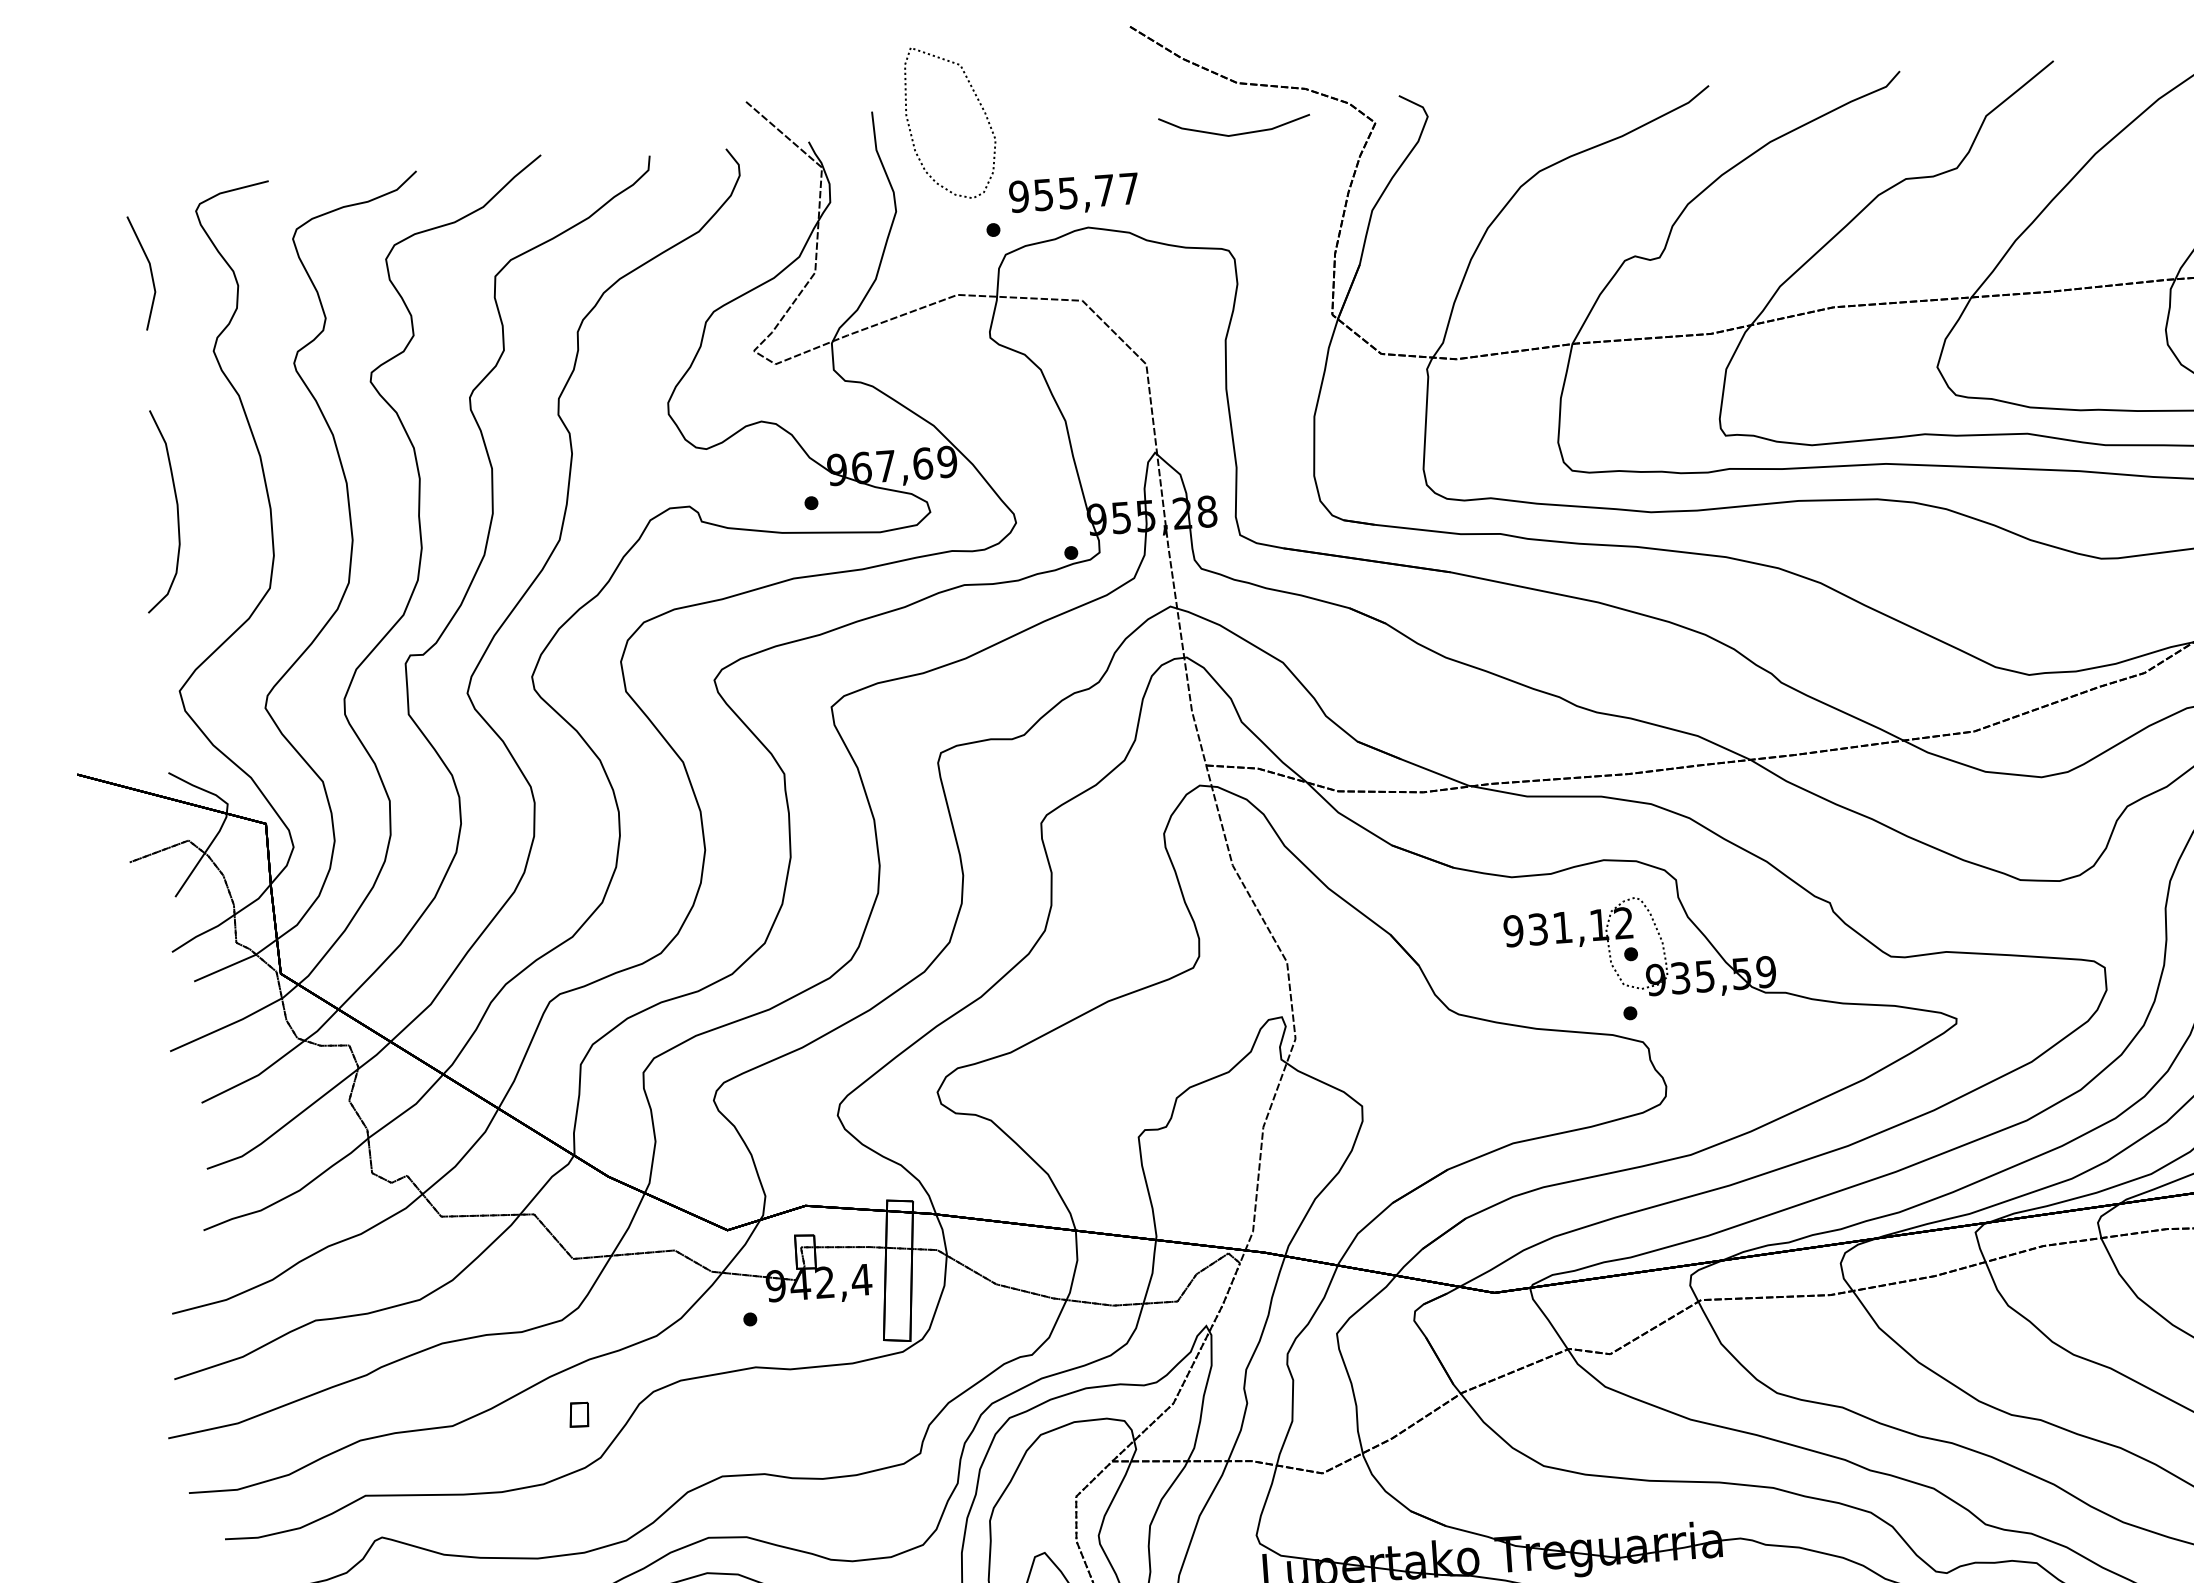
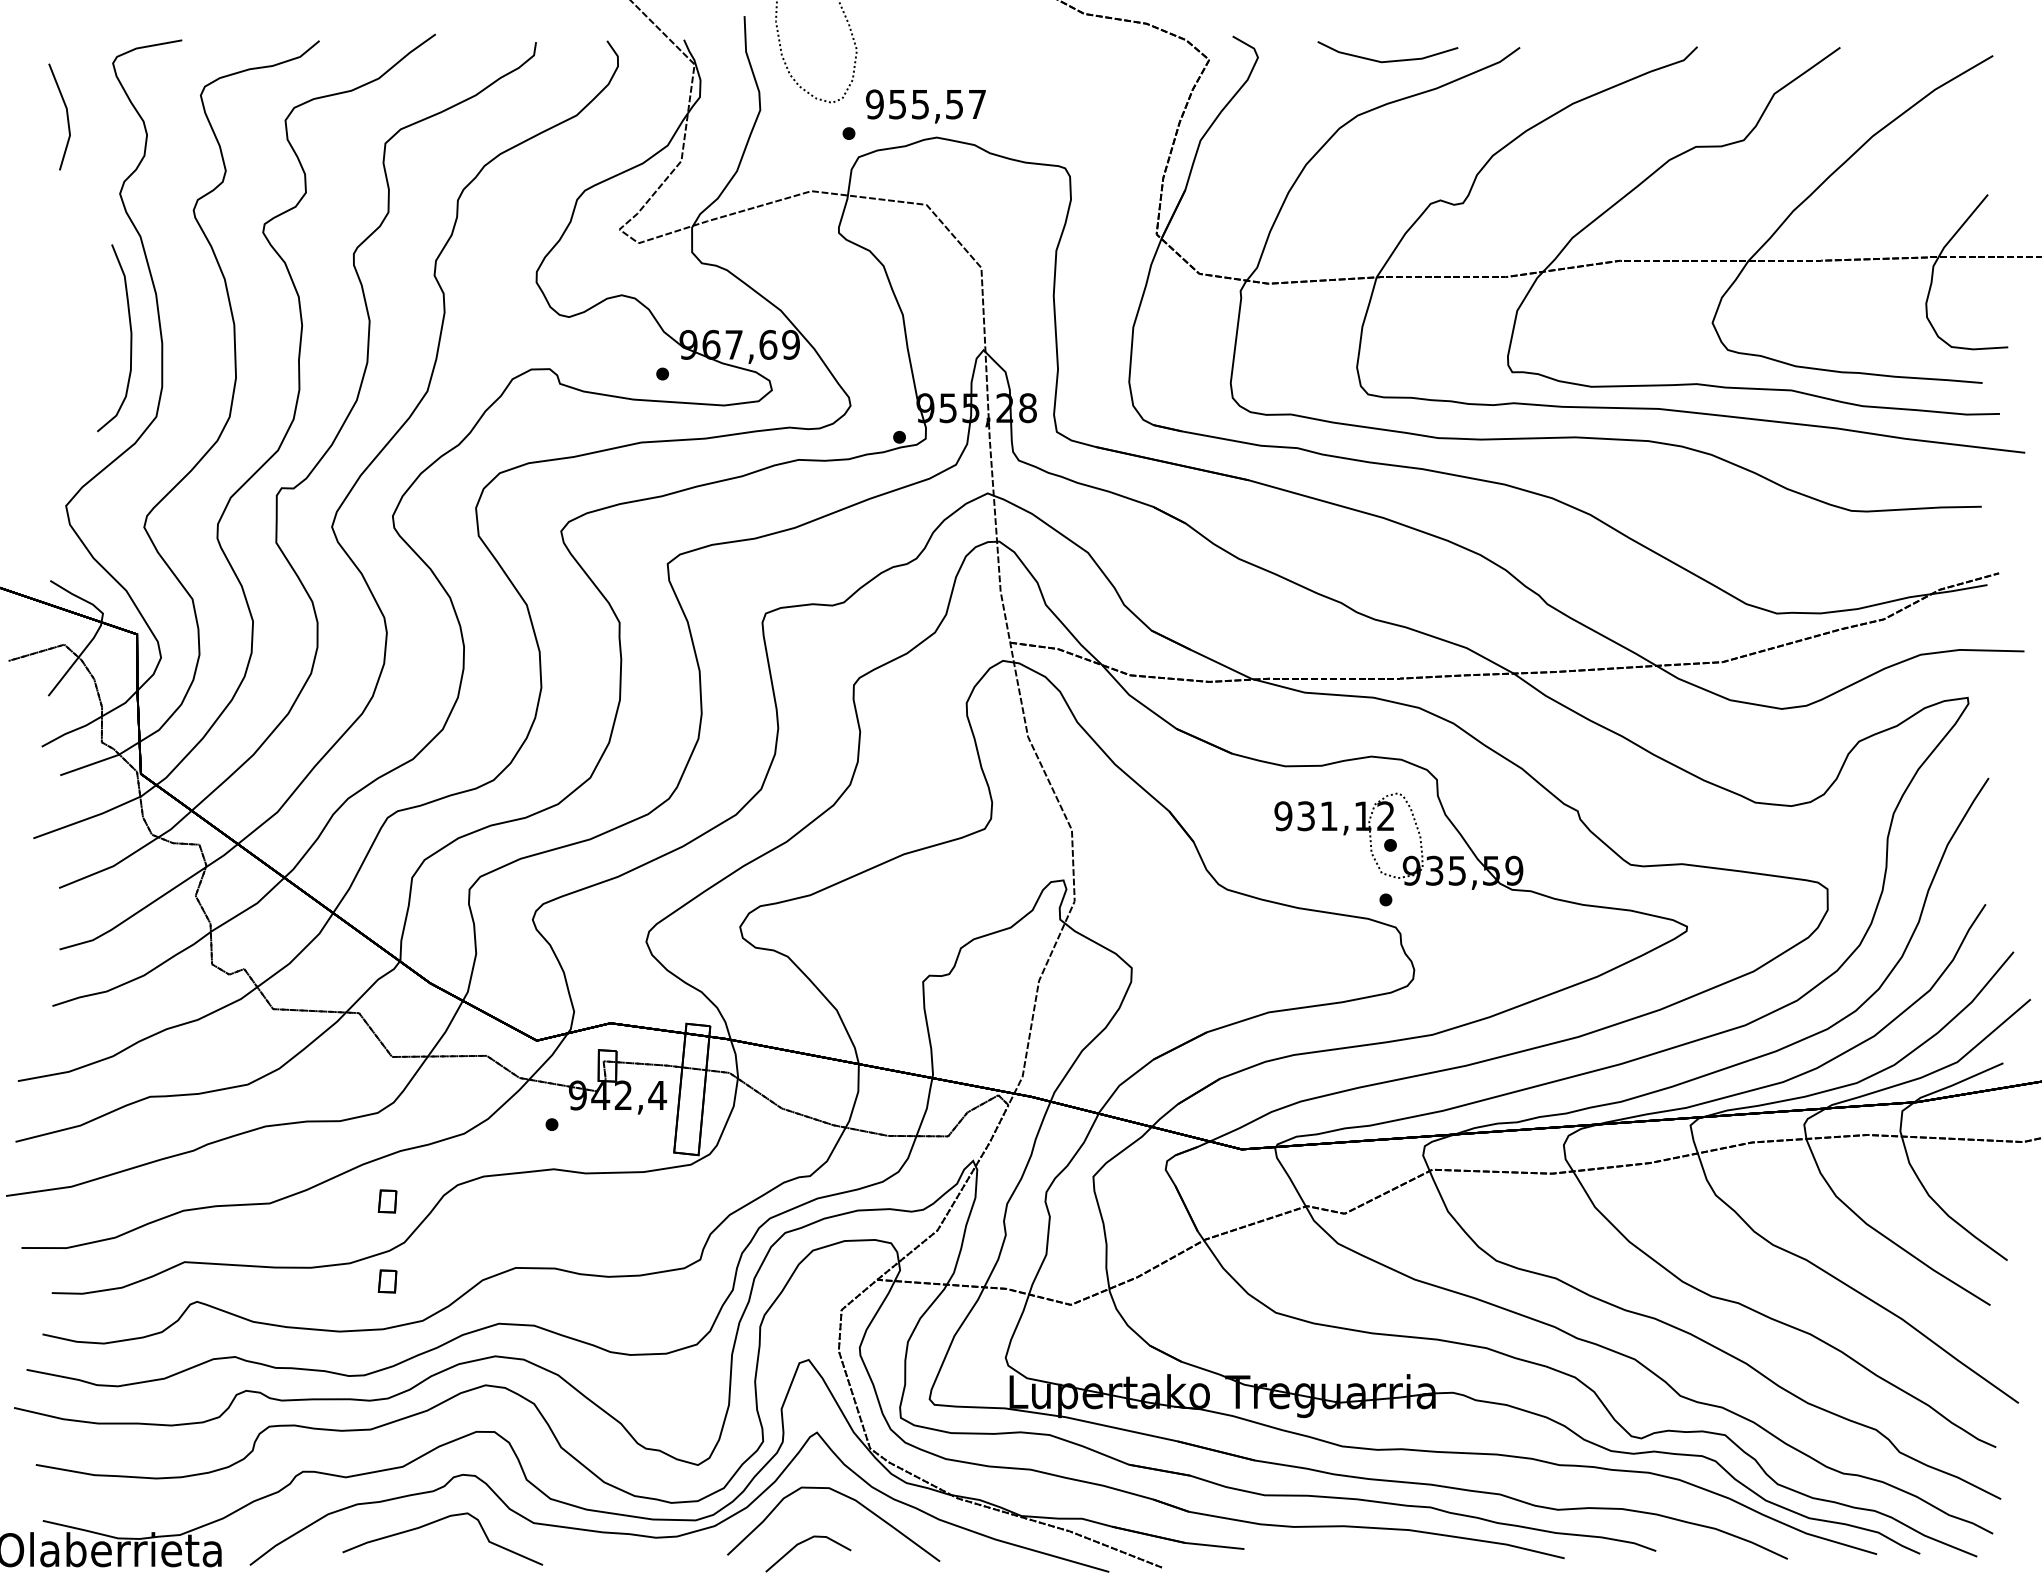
line: (1234, 133) -> (1387, 60), moved
text: (1104, 190) -> (954, 104), 955,77 -> 955,57
curve: (176, 509) -> (130, 337), moved
part: (585, 1500) -> (387, 1281), added

